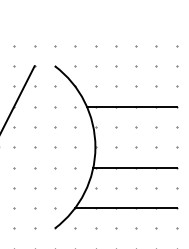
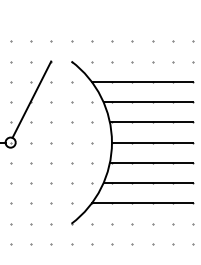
line: (125, 86) -> (142, 81), added
line: (134, 127) -> (151, 122), added
line: (135, 147) -> (152, 142), added
line: (131, 188) -> (148, 183), added

